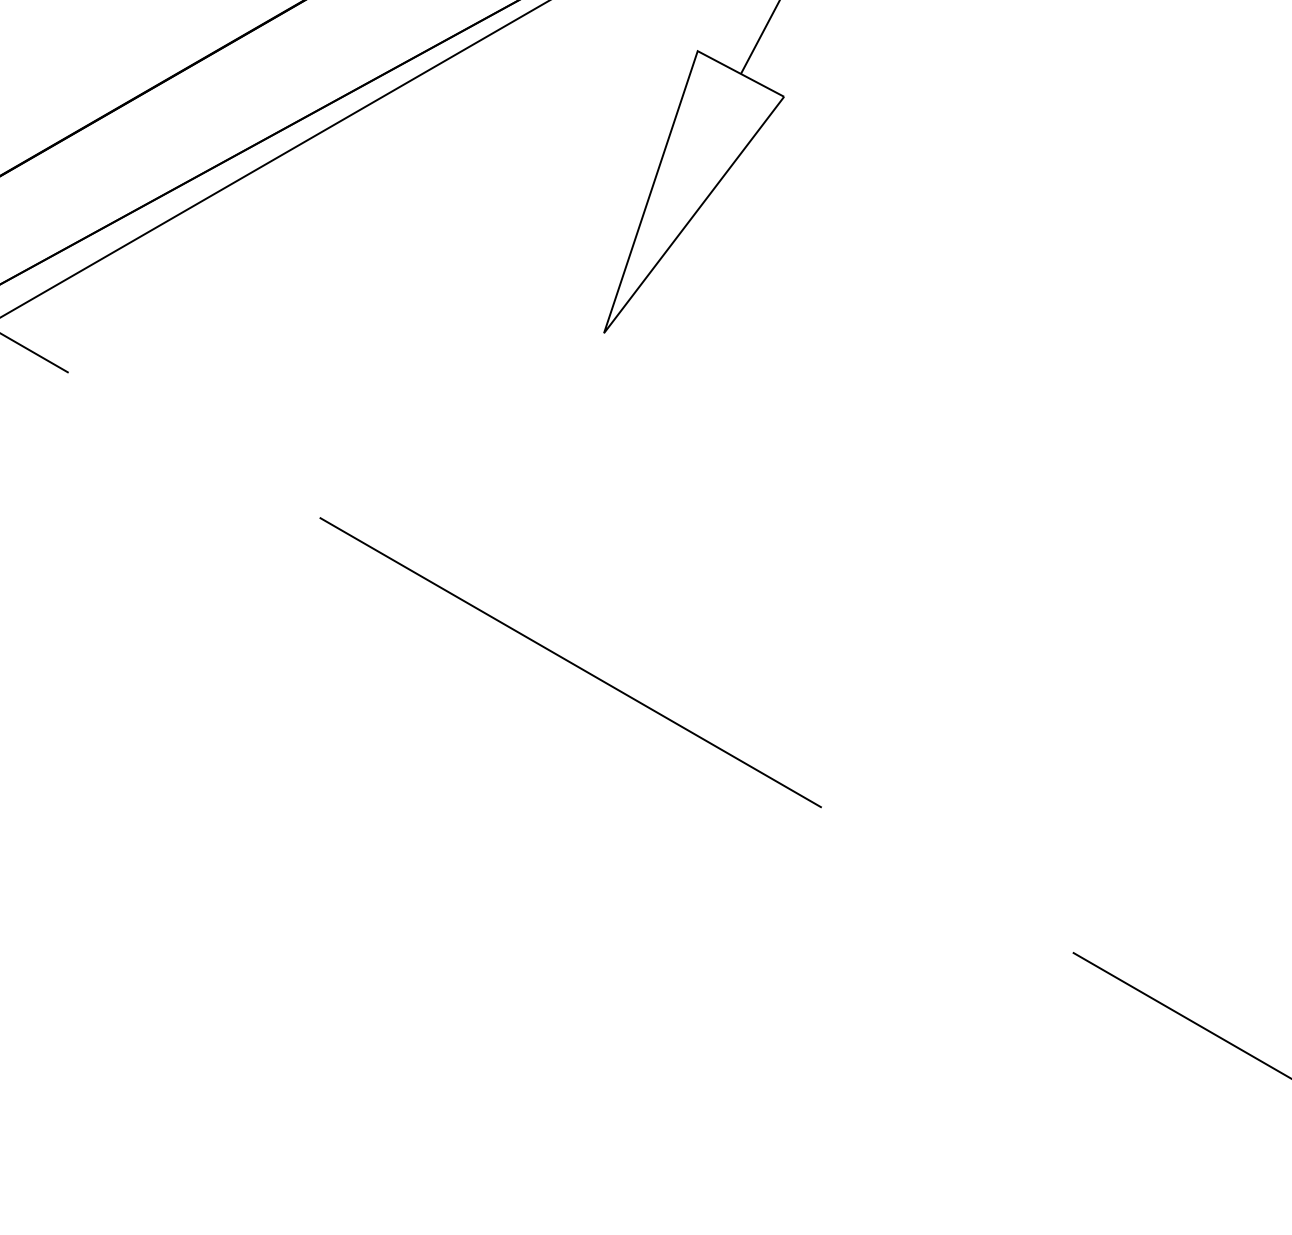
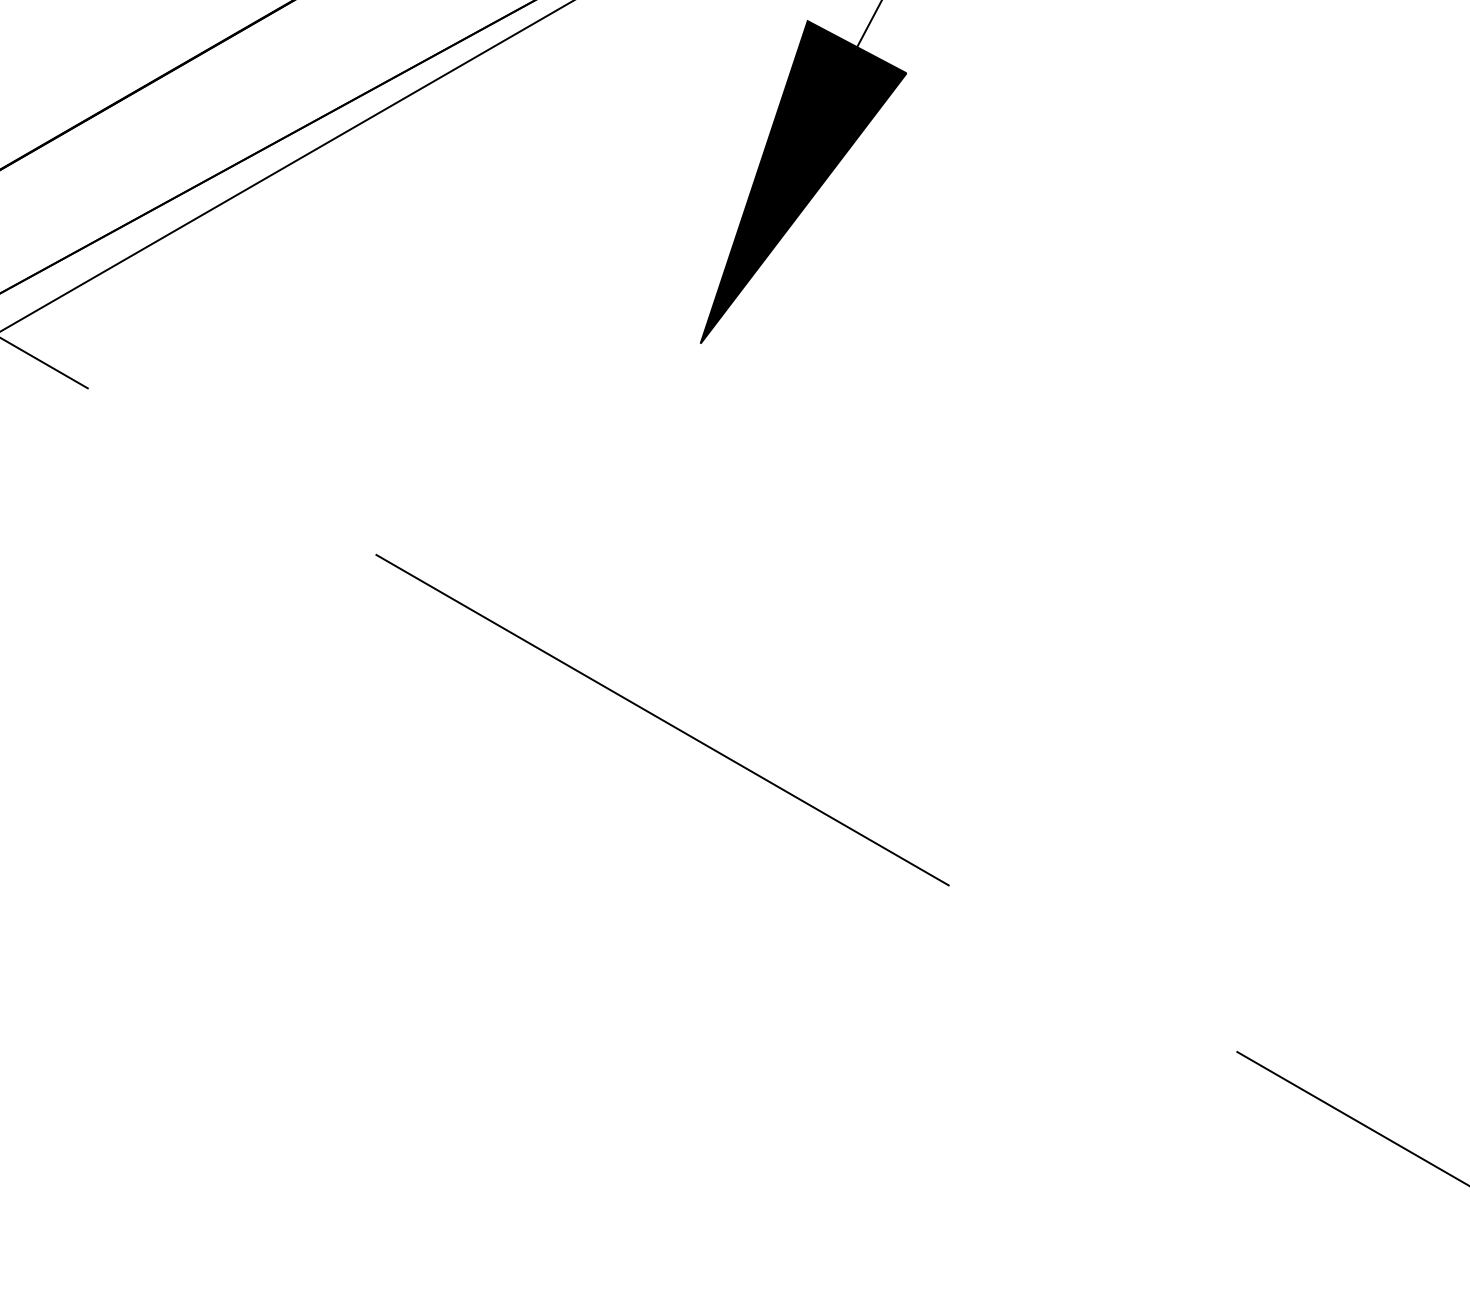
fill: (694, 192) -> (804, 182), added

